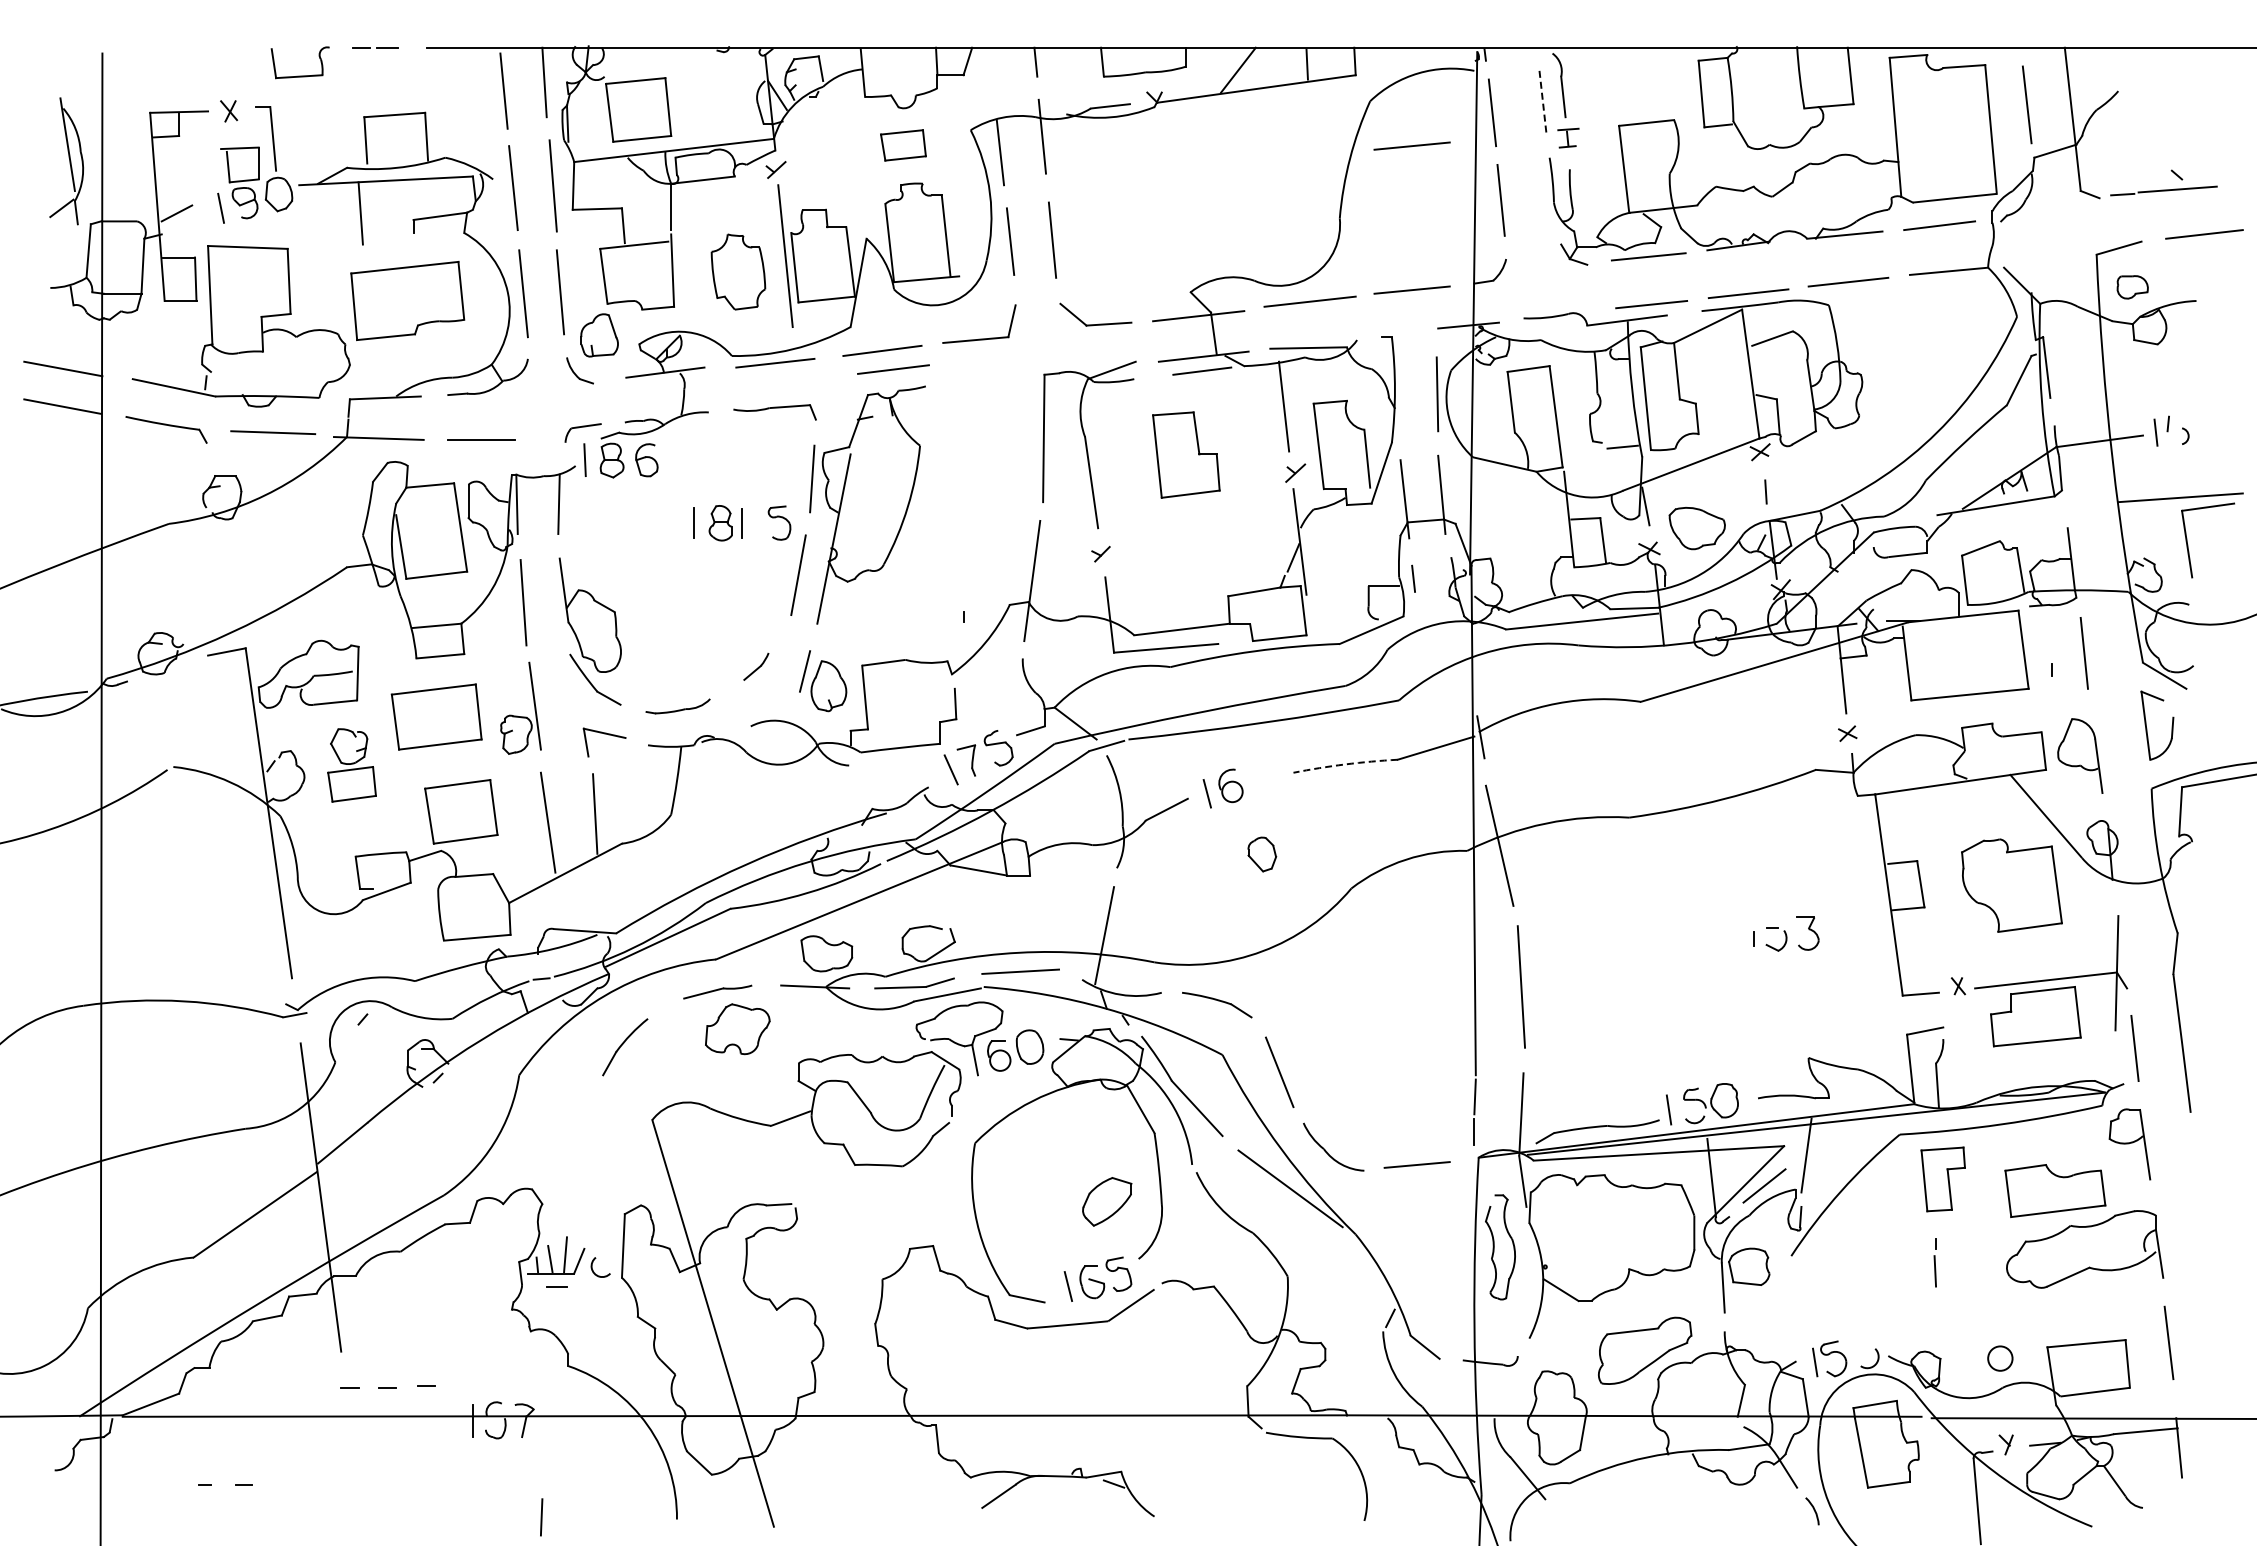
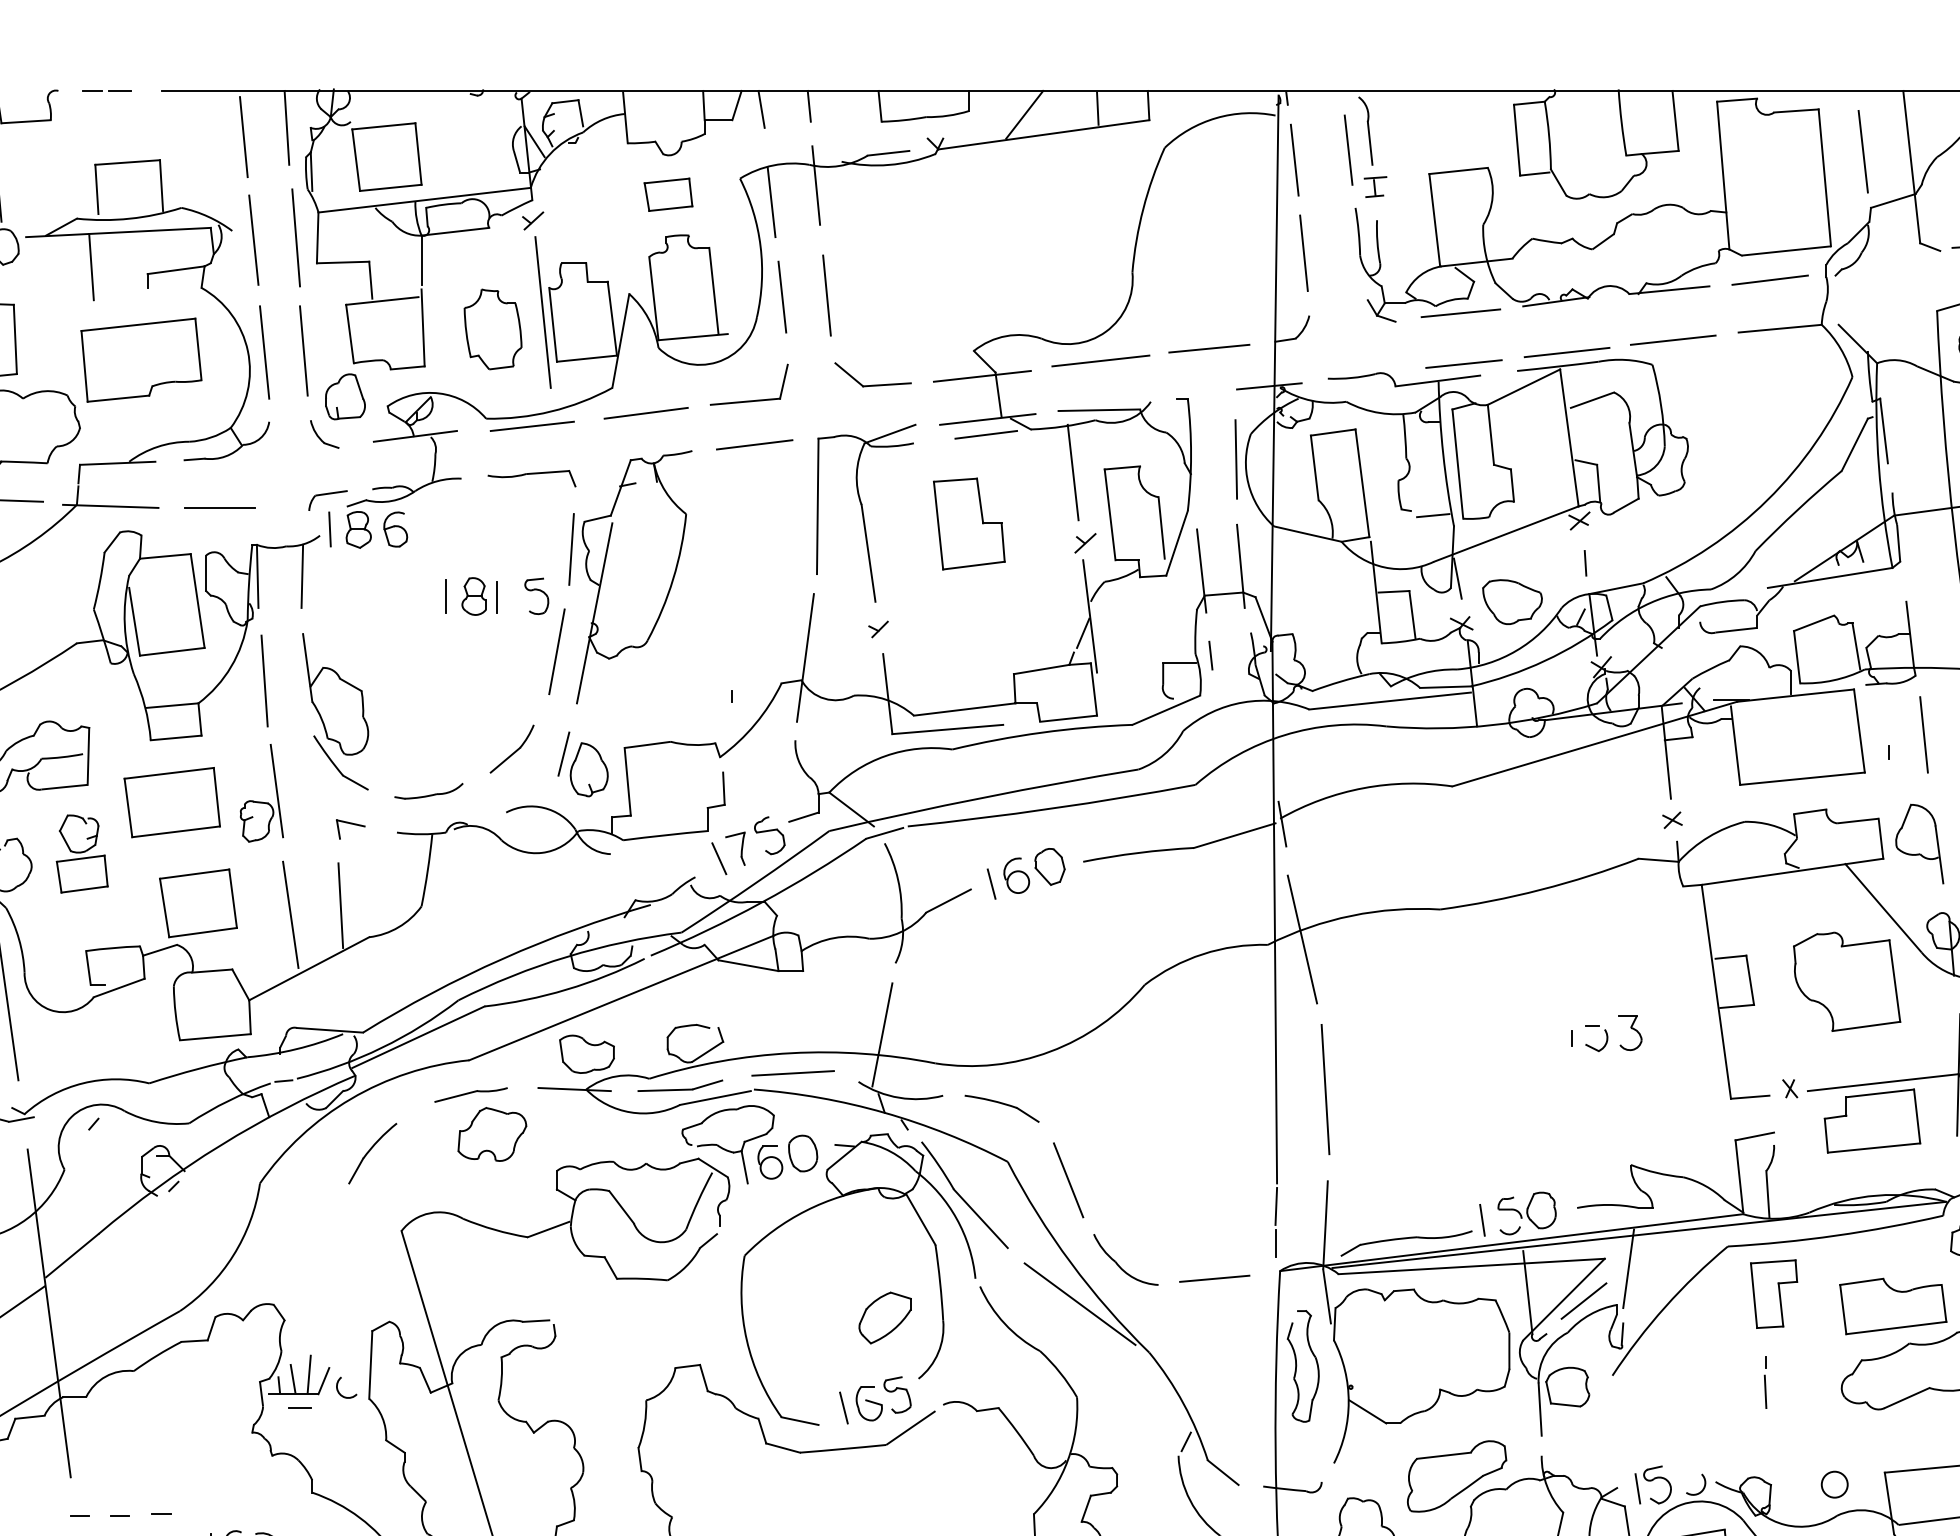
line: (990, 64) -> (761, 108), added
line: (1543, 103) -> (1349, 150), dashed -> solid
line: (1411, 145) -> (1208, 194), removed
line: (893, 369) -> (754, 444), moved
part: (756, 666) -> (512, 748), size x1.67
part: (604, 741) -> (350, 828), size x0.62
arc: (1345, 764) -> (1138, 853), dashed -> solid
part: (1262, 854) -> (1050, 866), moved

